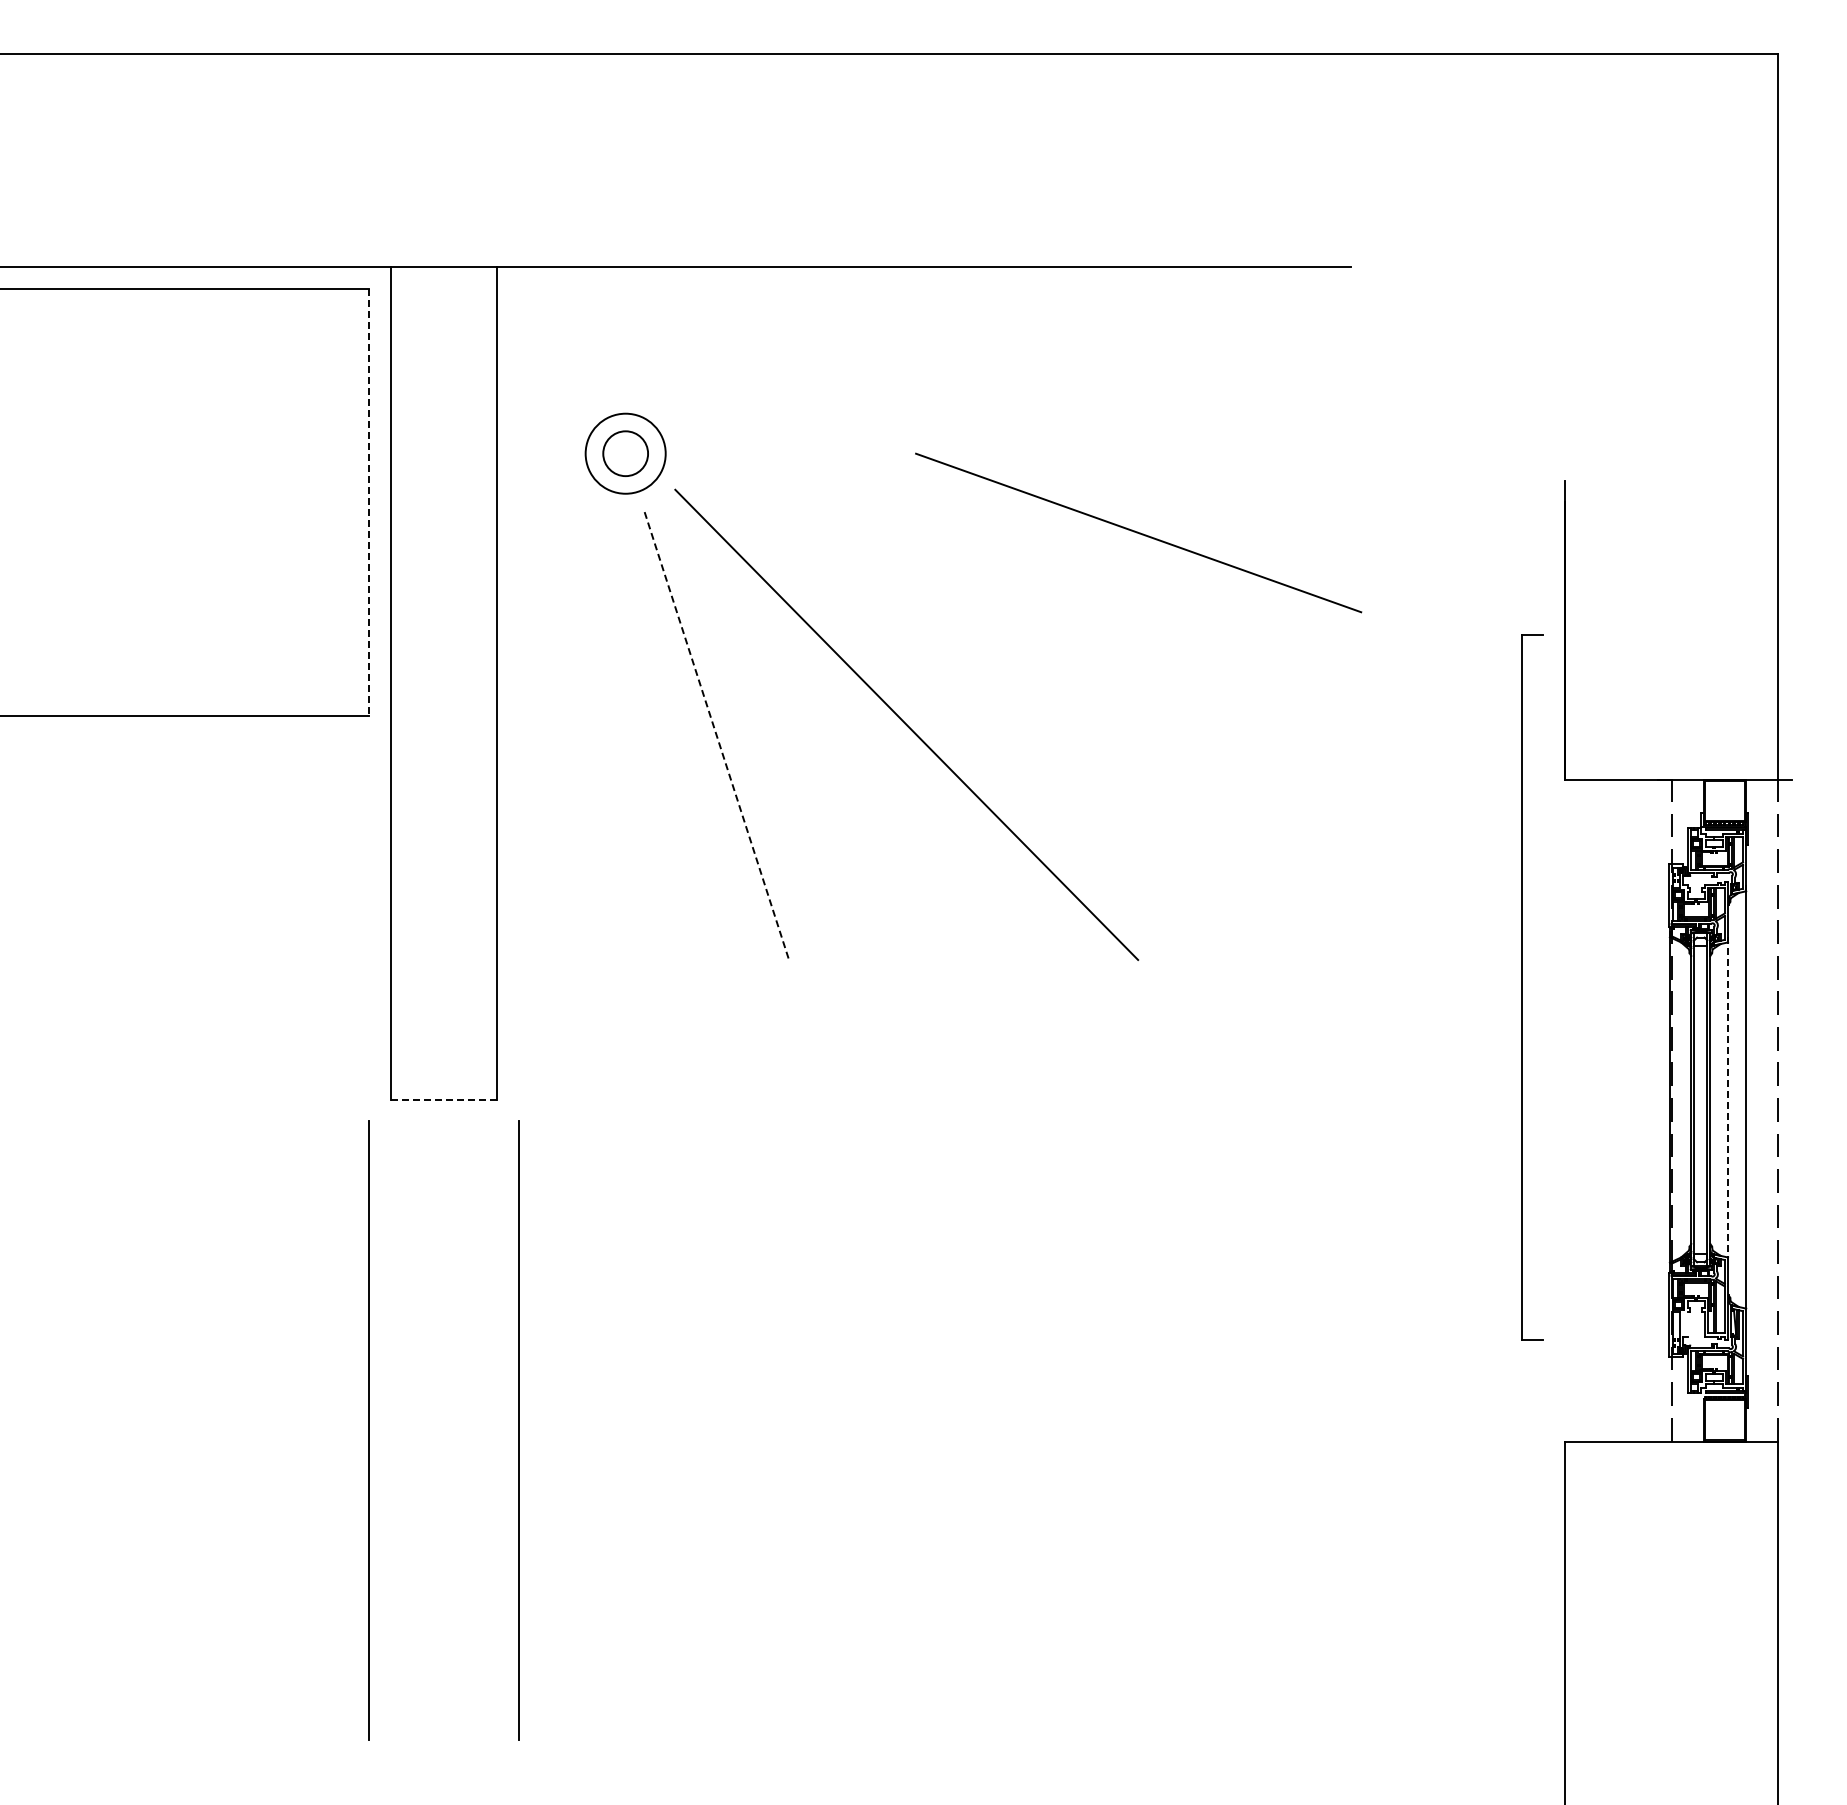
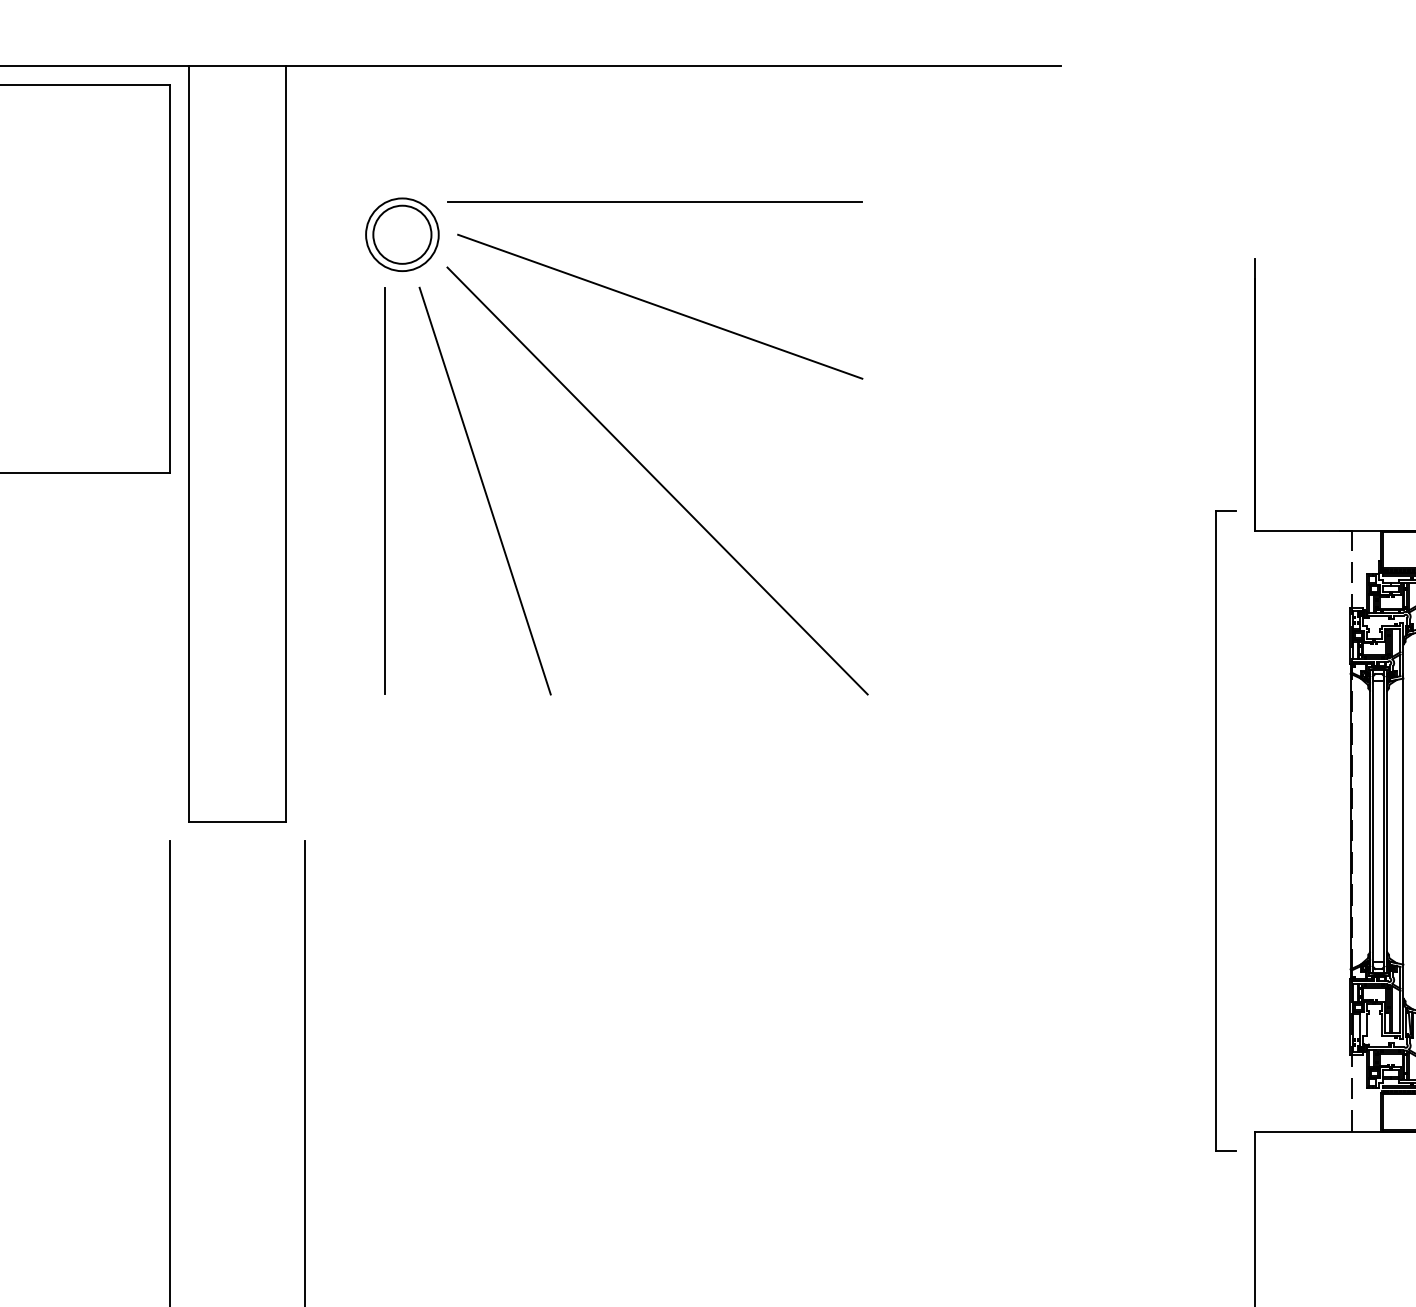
line: (903, 417) -> (654, 201), added
circle: (625, 453) -> (402, 234), size x1.43
line: (369, 502) -> (169, 279), dashed -> solid
line: (1138, 532) -> (660, 306), moved
line: (606, 736) -> (384, 491), added
line: (717, 736) -> (485, 491), dashed -> solid
part: (1522, 987) -> (1216, 831), moved
line: (1728, 1097) -> (1403, 819), dashed -> solid
line: (443, 1099) -> (236, 821), dashed -> solid
line: (1687, 1323) -> (1366, 1024), added

